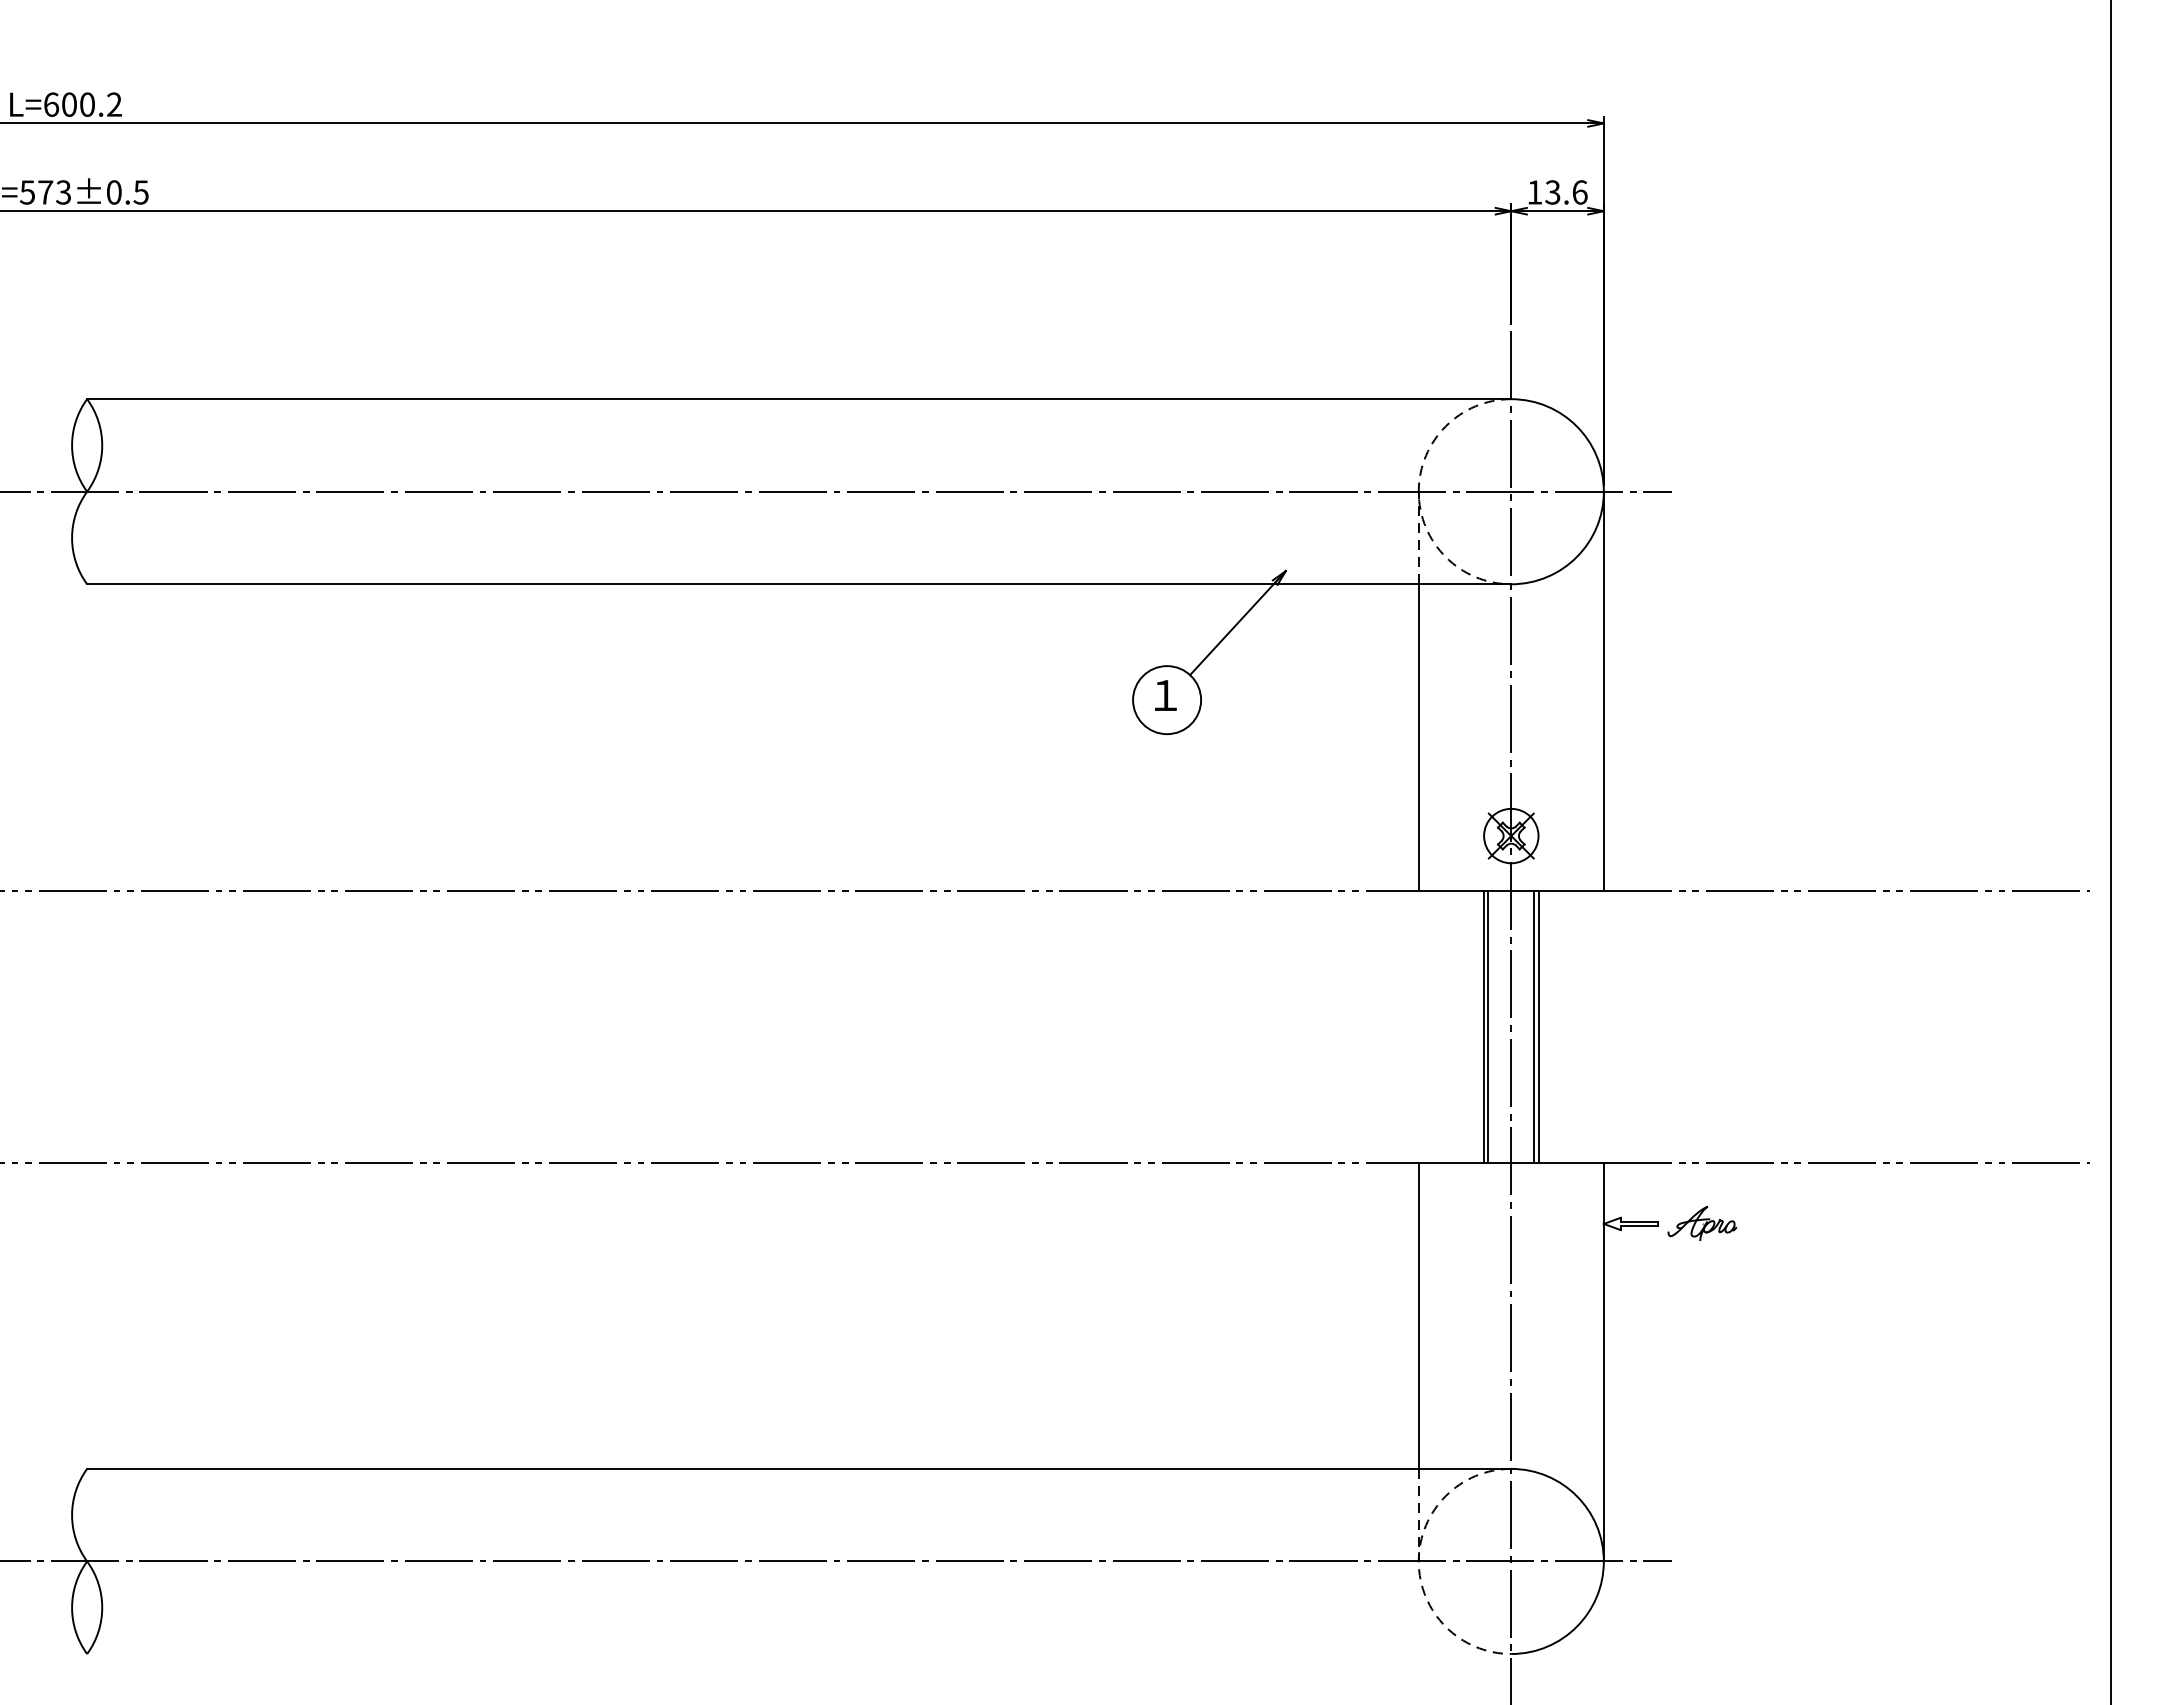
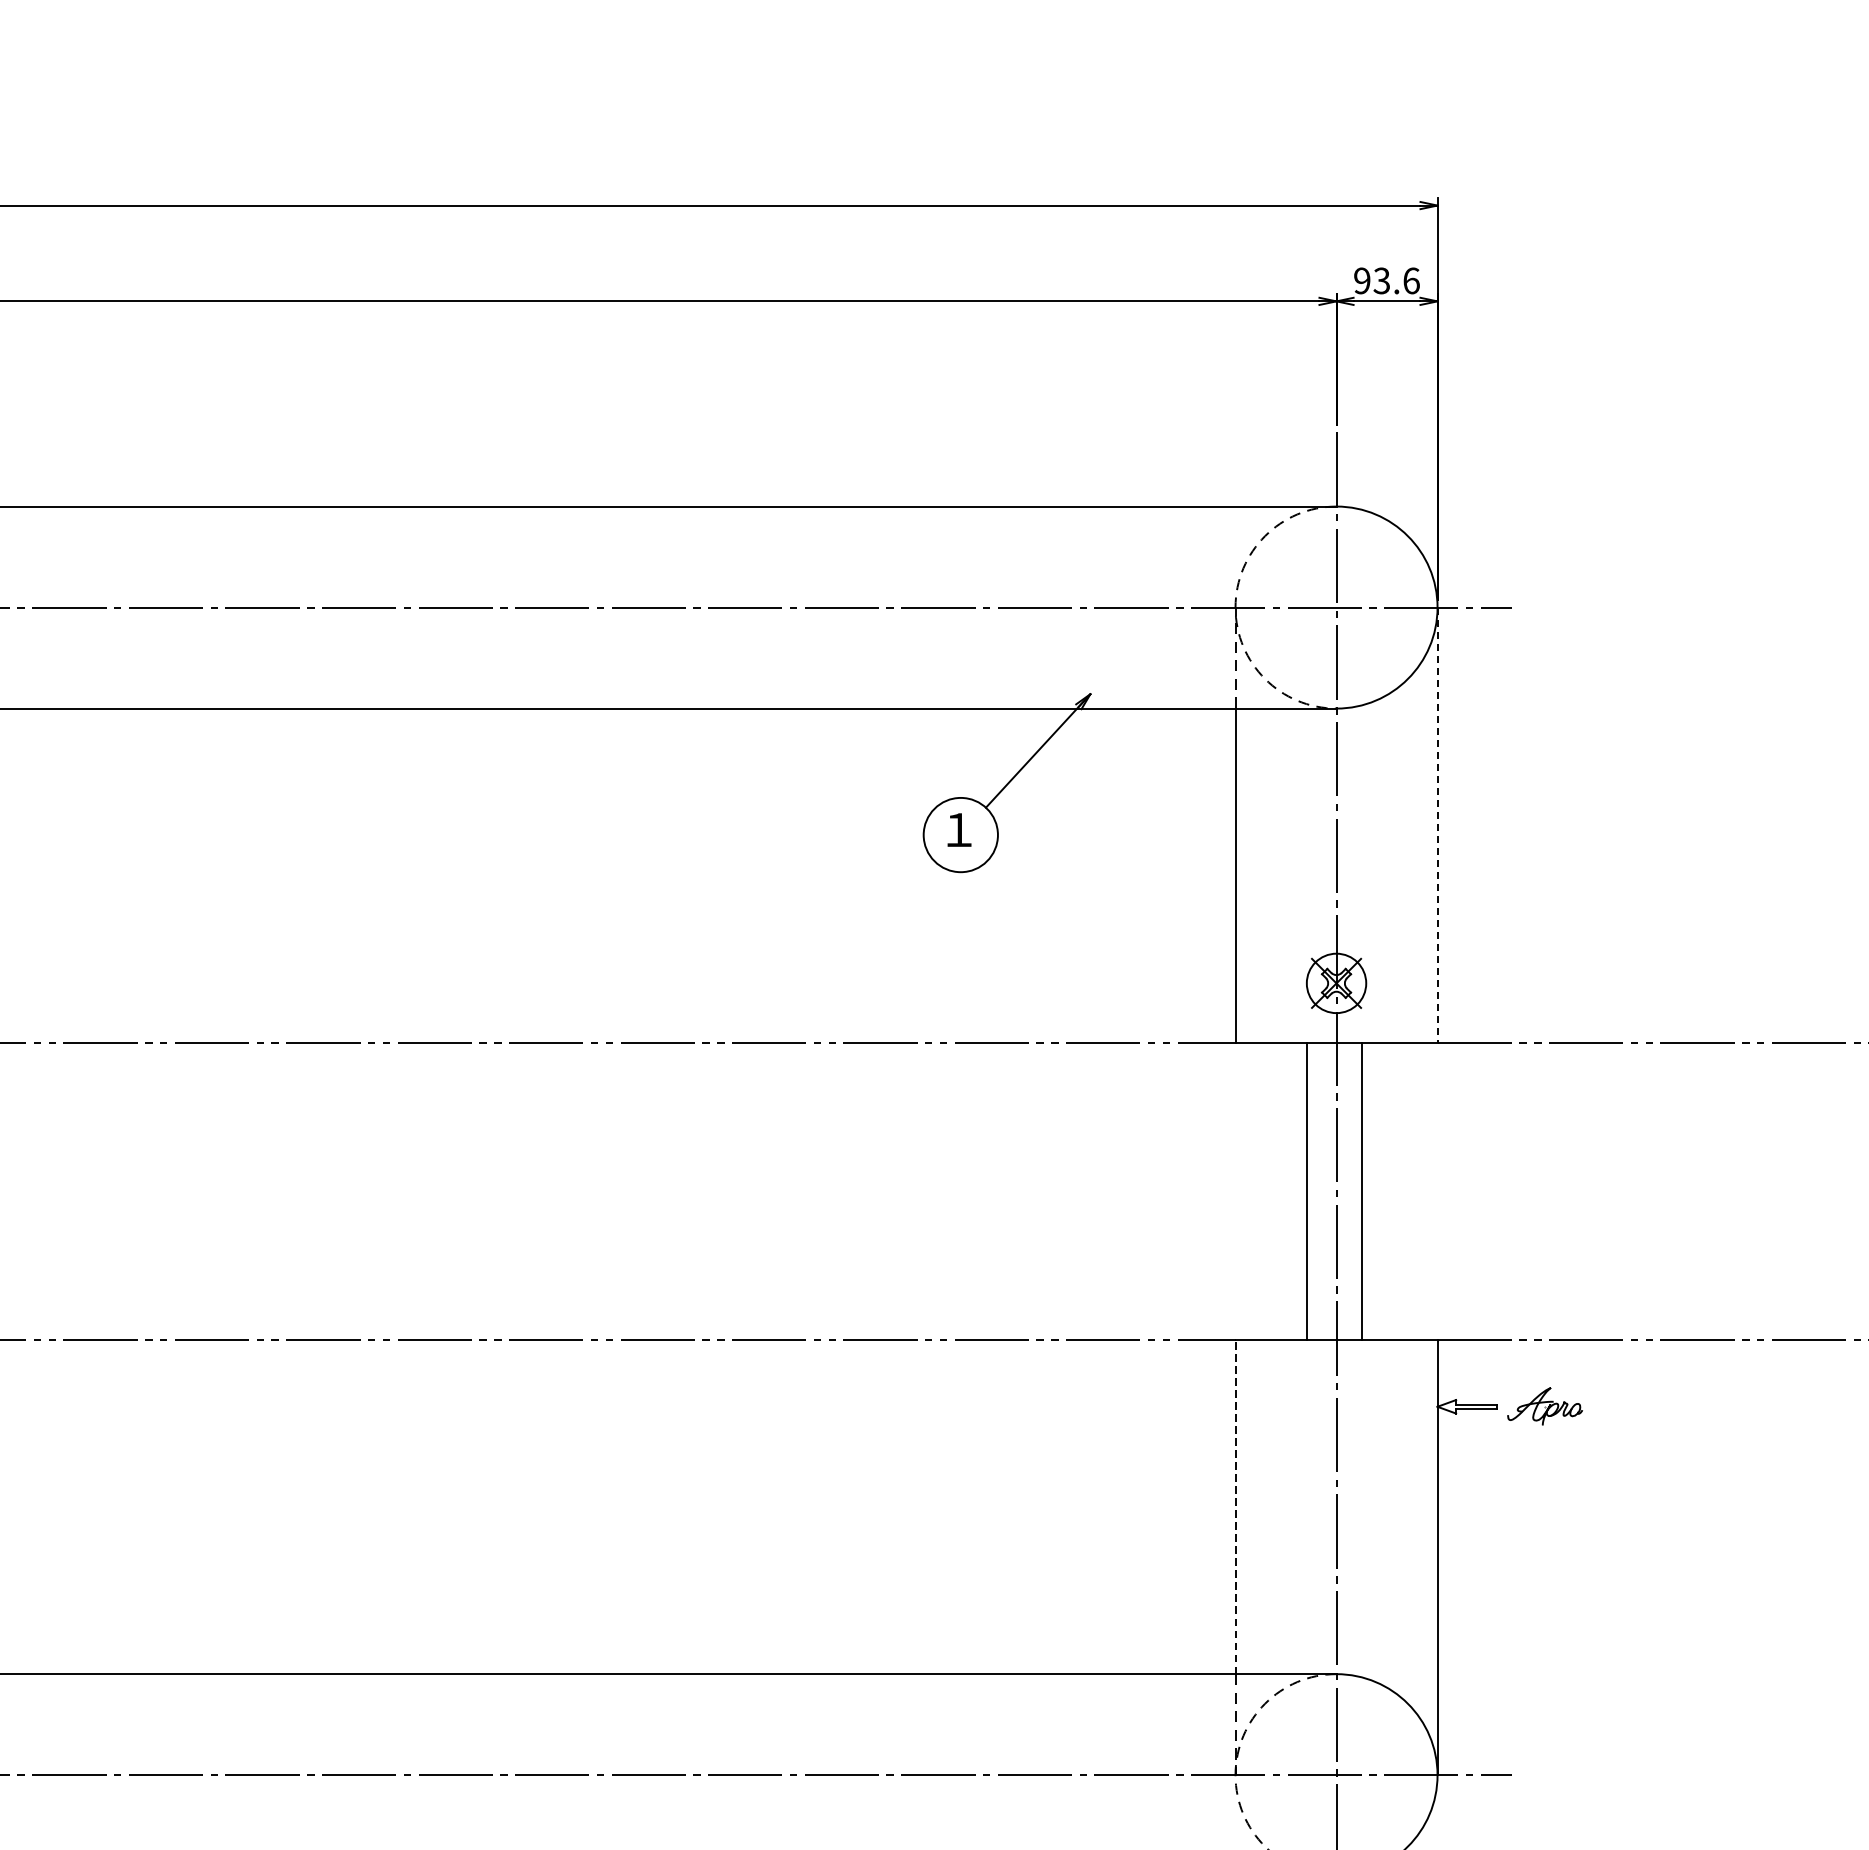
text: (1534, 192) -> (1361, 280), 13.6 -> 93.6
line: (1603, 691) -> (1437, 825), solid -> dashed
line: (1488, 1026) -> (1311, 1191), removed
line: (1538, 1026) -> (1366, 1191), removed
line: (1418, 1315) -> (1235, 1506), solid -> dashed

